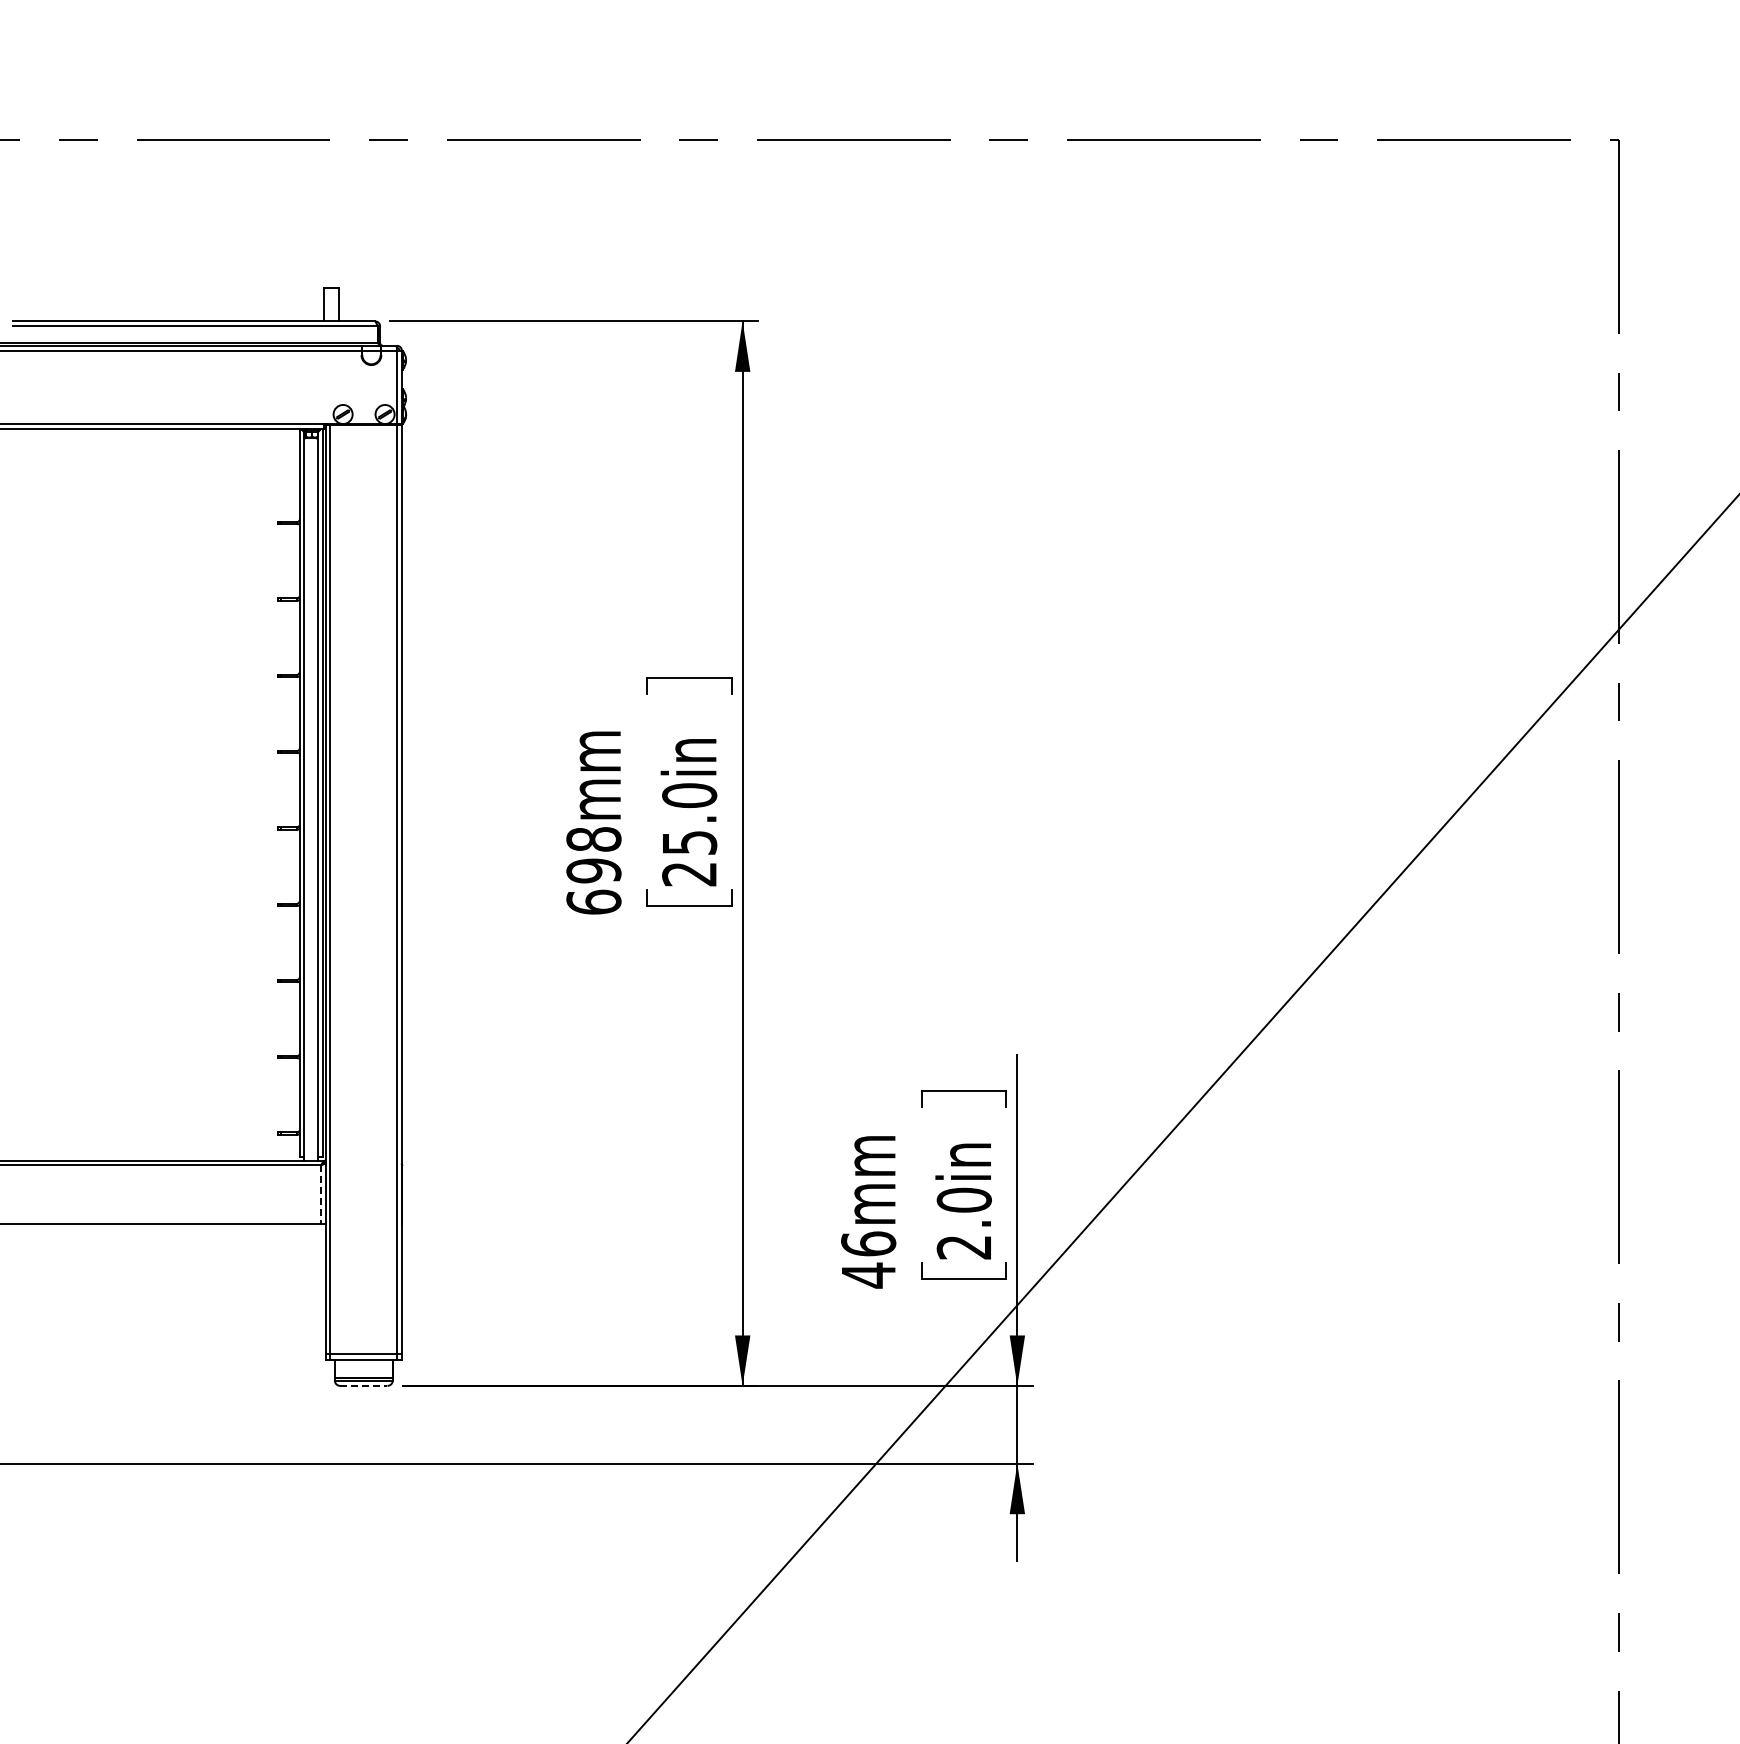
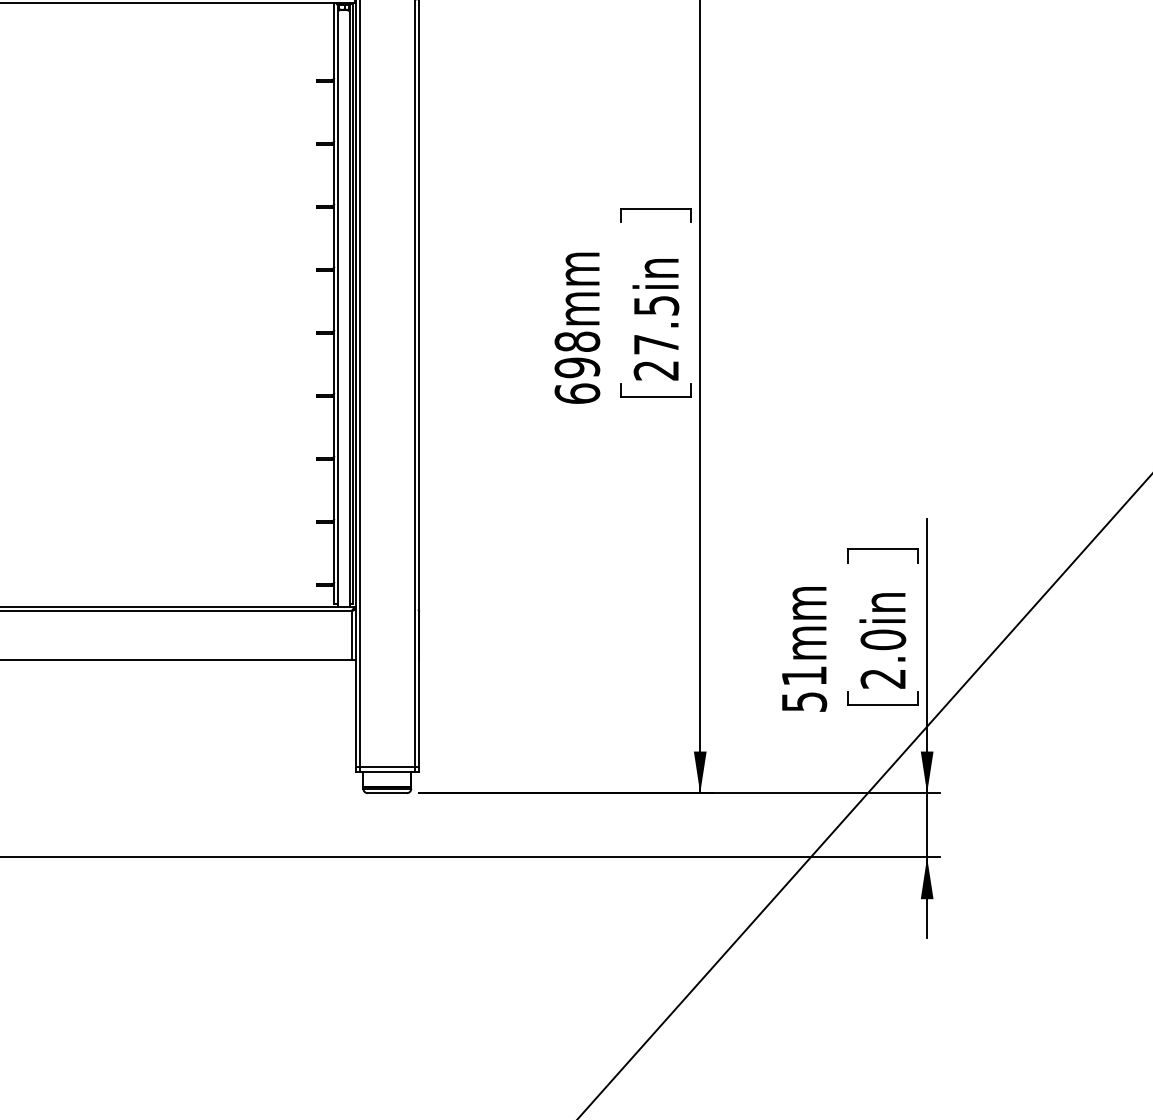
text: (689, 818) -> (656, 324), 25.0in -> 27.5in
line: (321, 1195) -> (352, 635), dashed -> solid
text: (868, 1259) -> (804, 688), 46mm -> 51mm
line: (363, 1385) -> (387, 792), dashed -> solid

